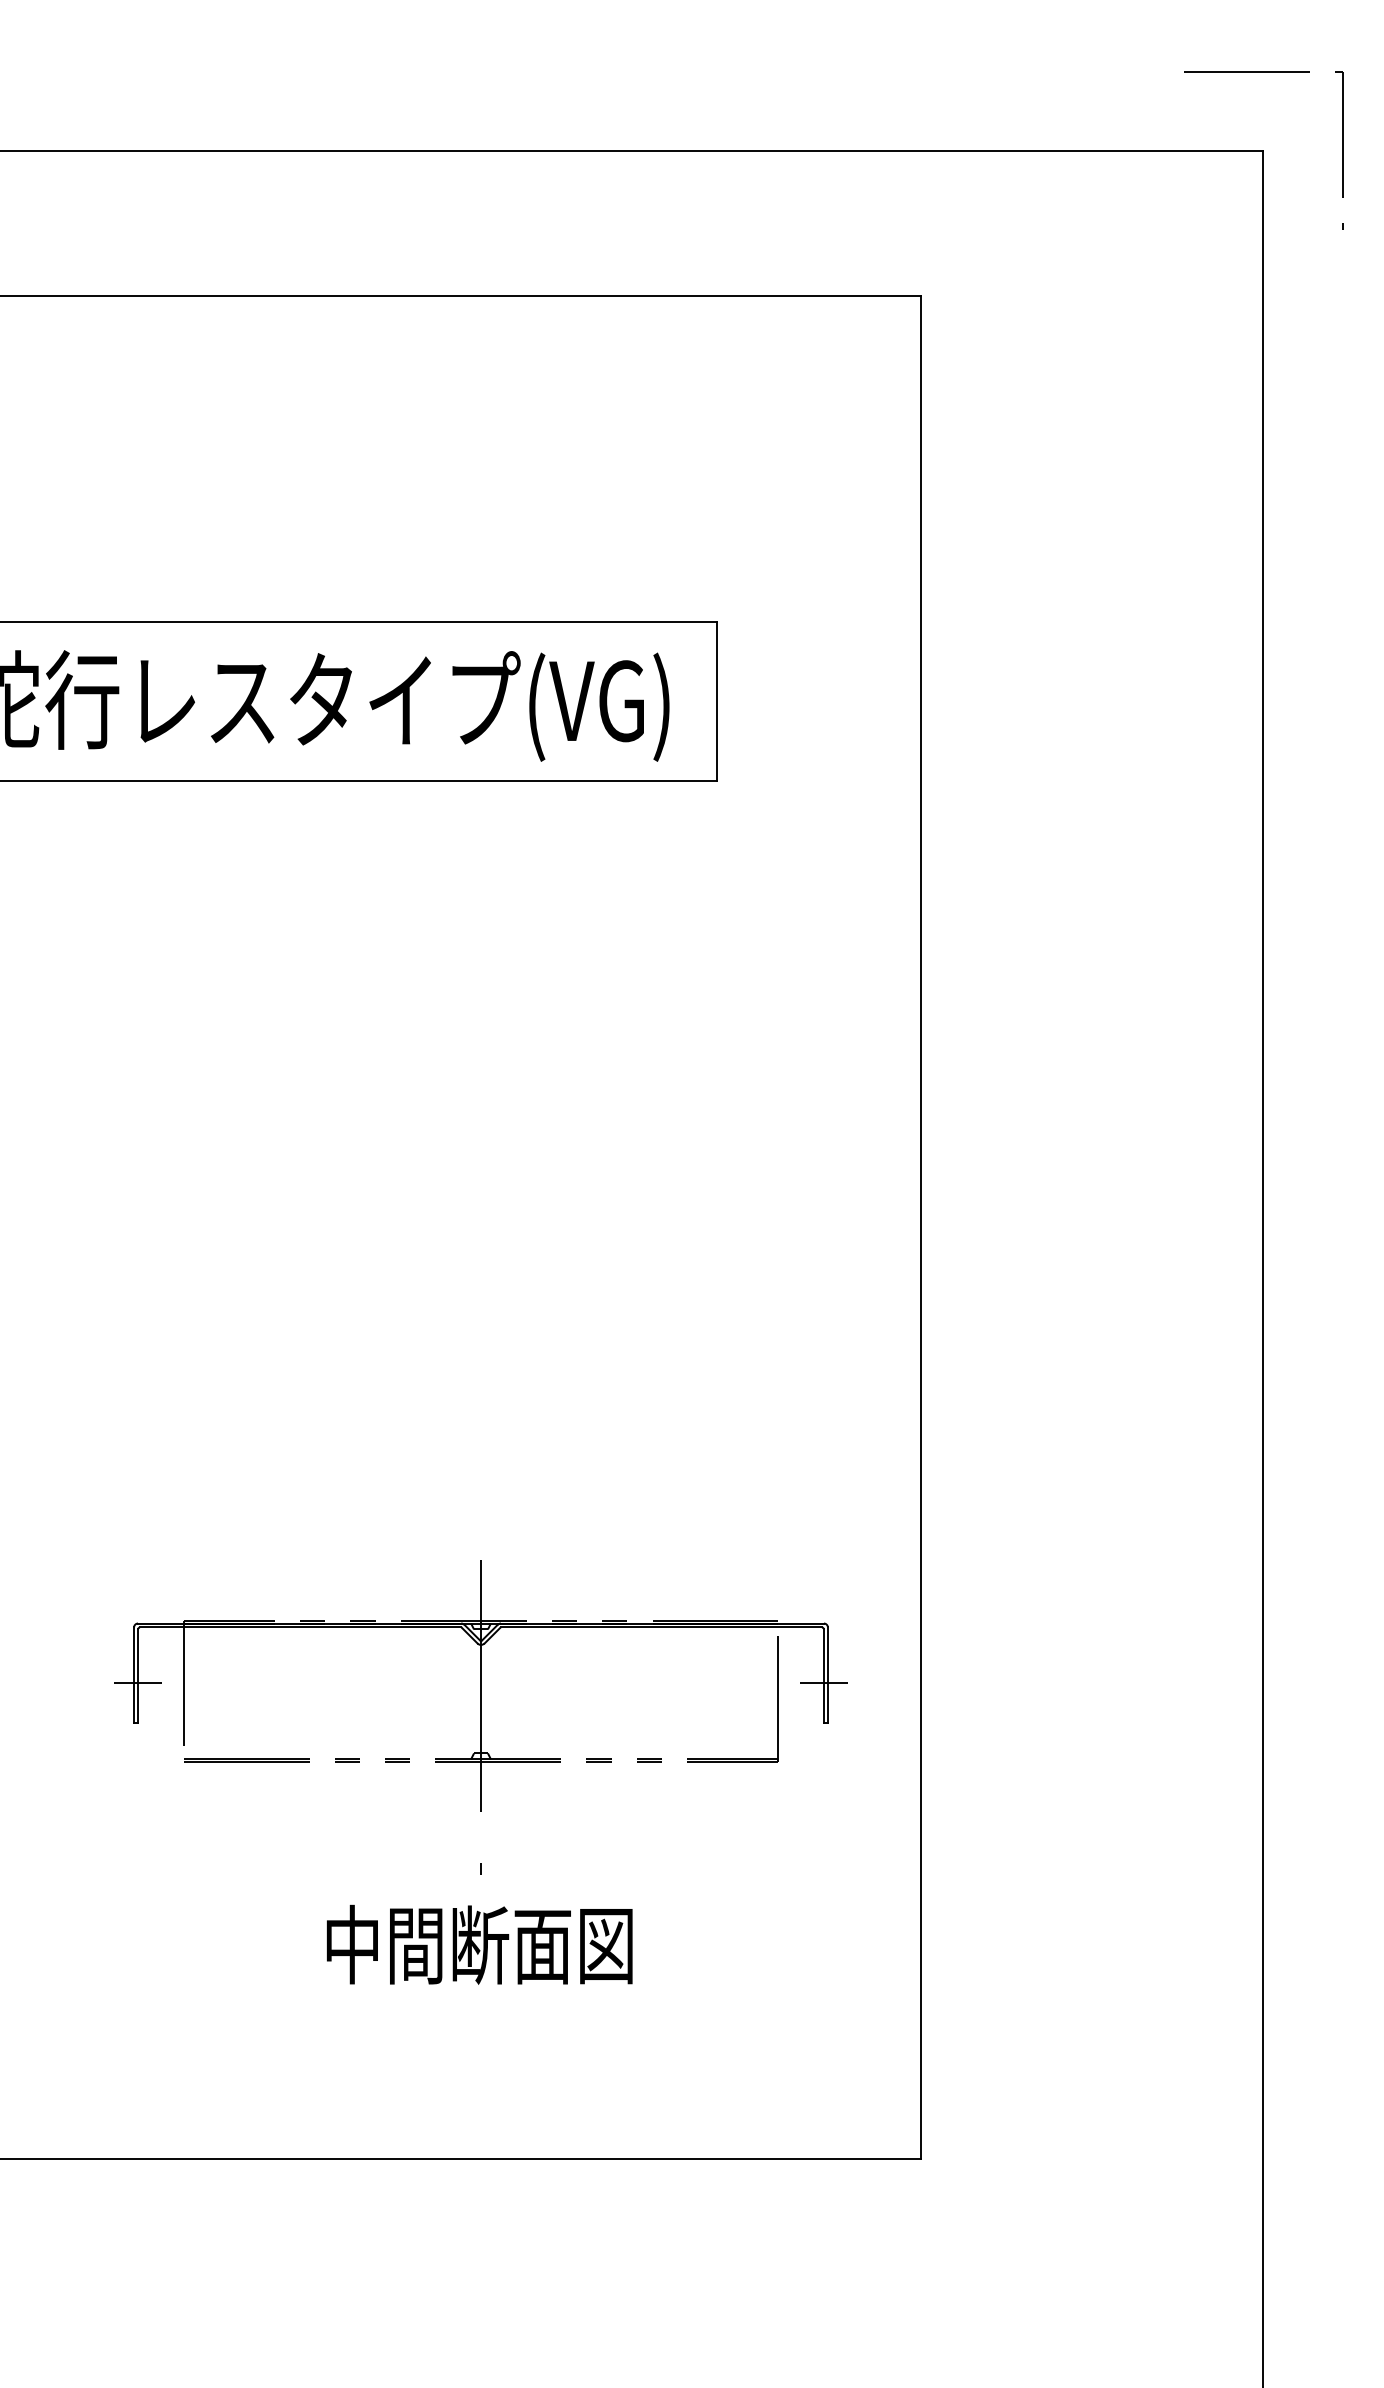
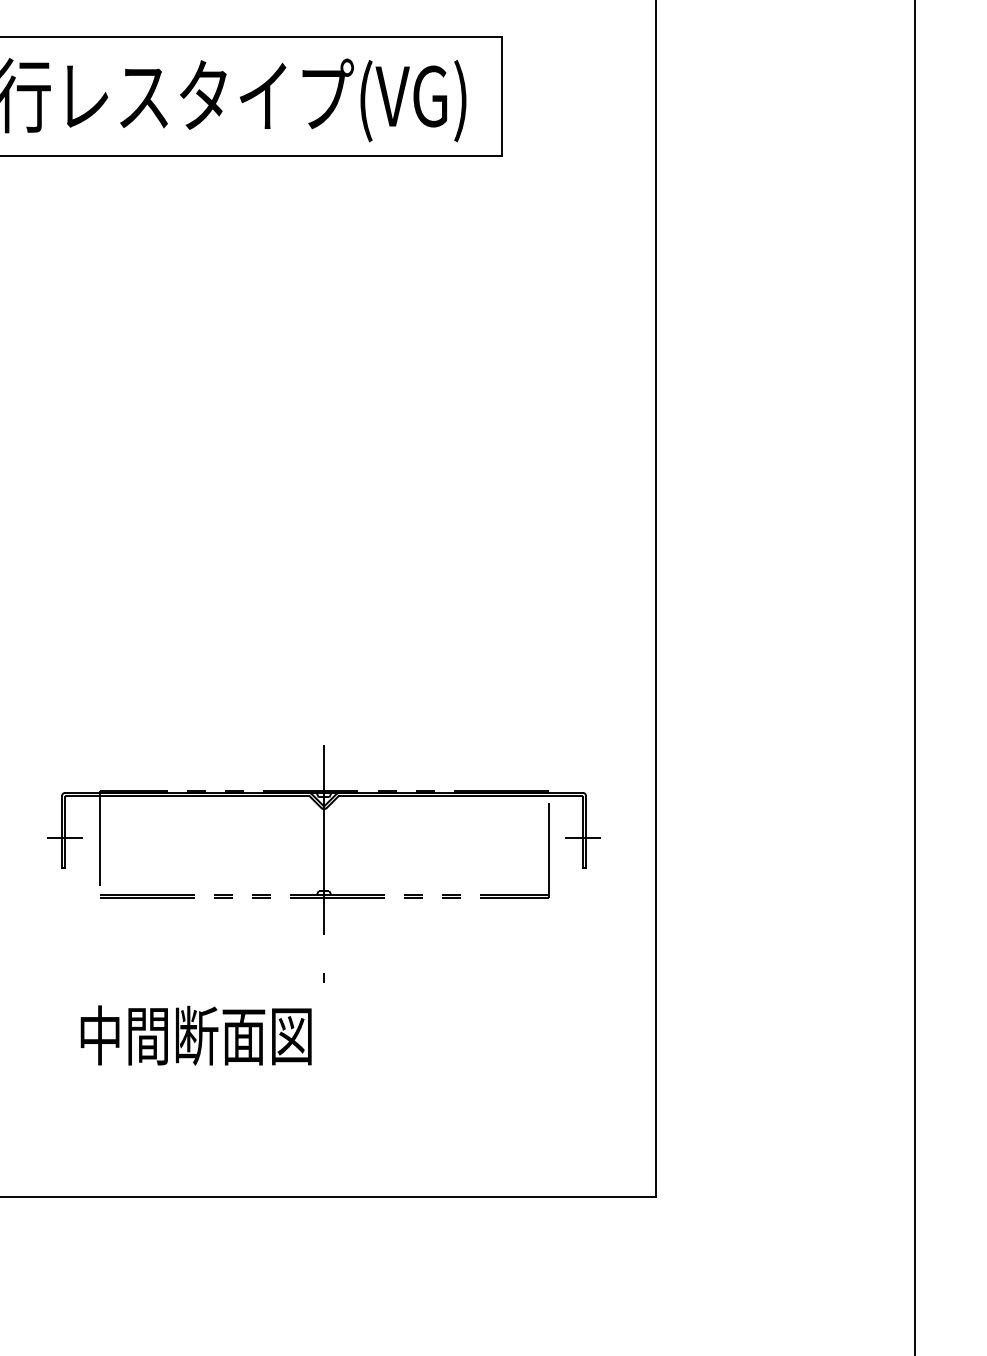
text: (479, 1944) -> (196, 1035), moved

